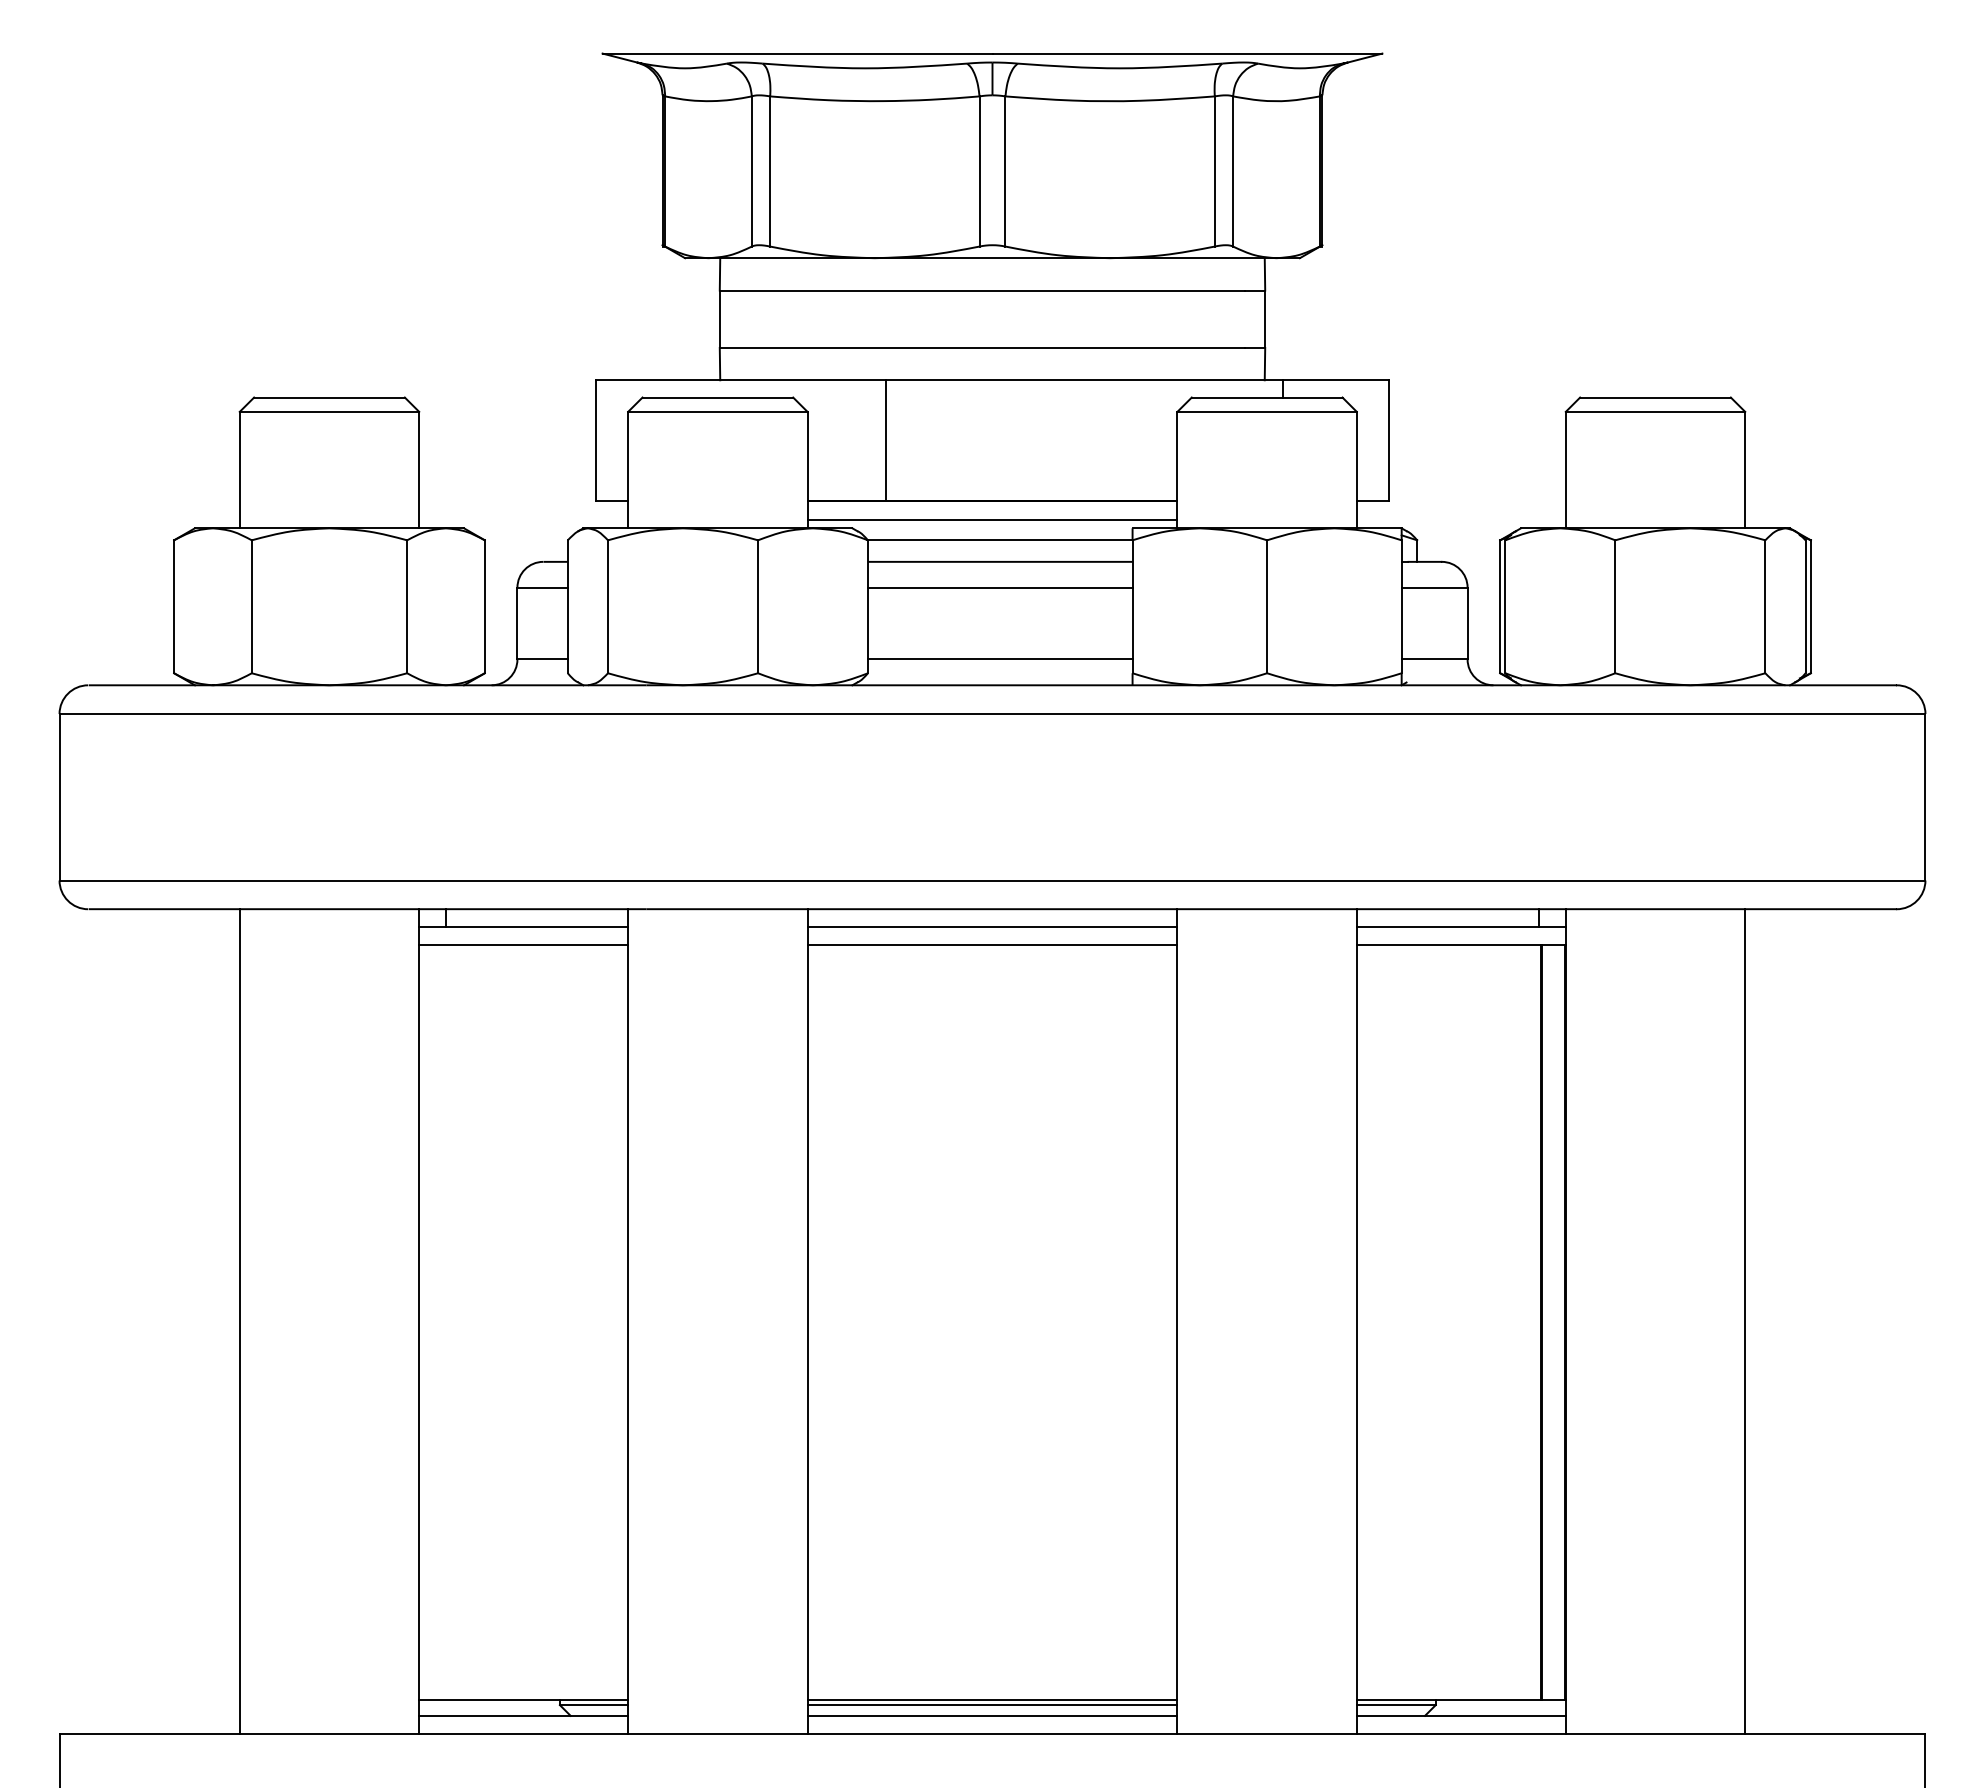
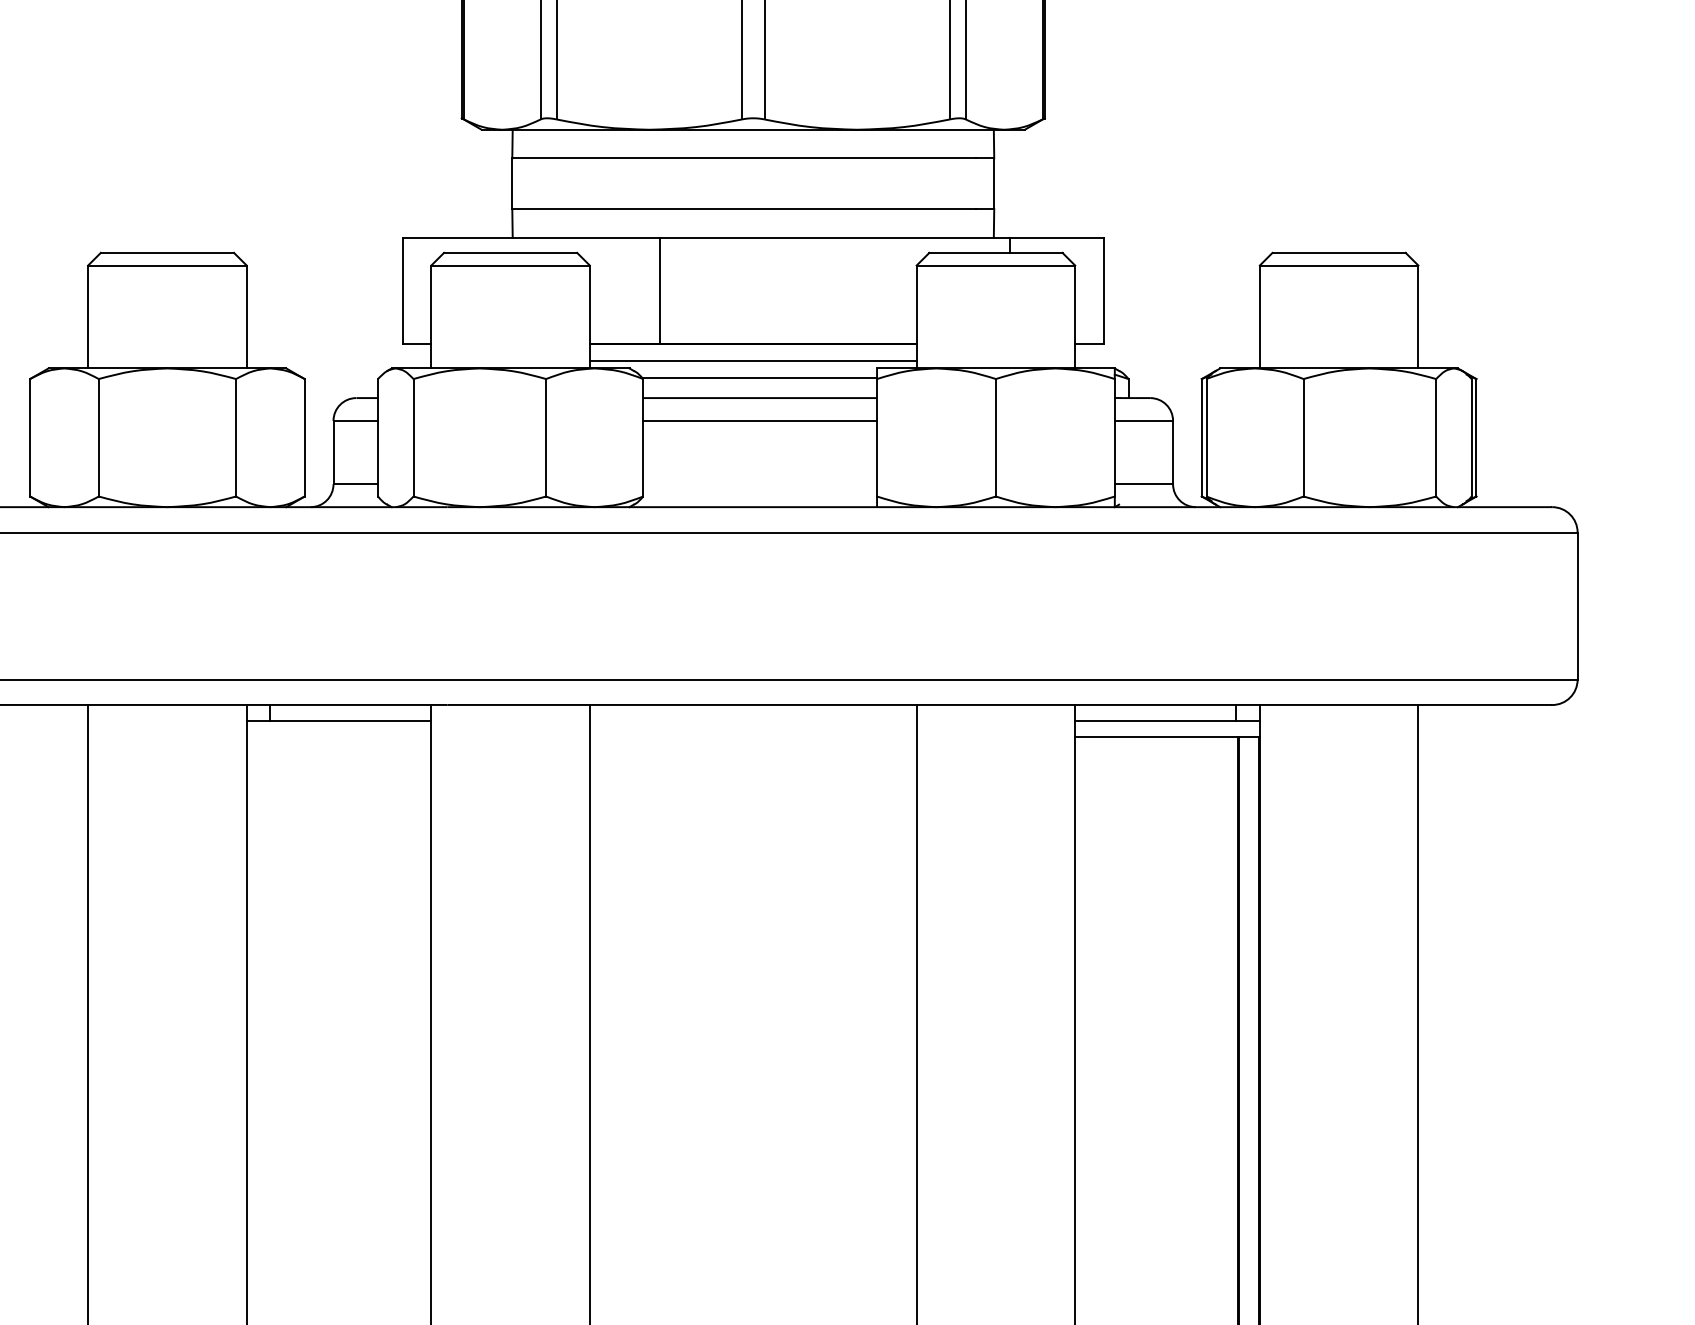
line: (999, 659) -> (759, 484), removed
line: (992, 927) -> (753, 721), removed
line: (523, 945) -> (338, 737), removed
line: (992, 945) -> (753, 737), removed

